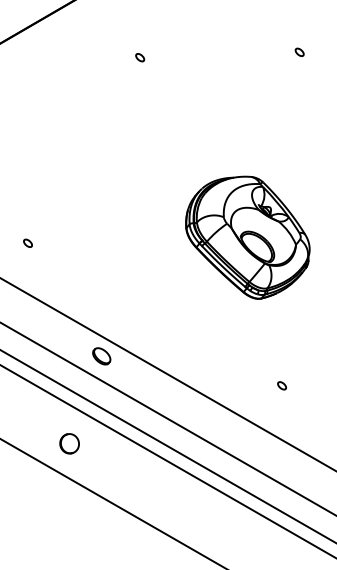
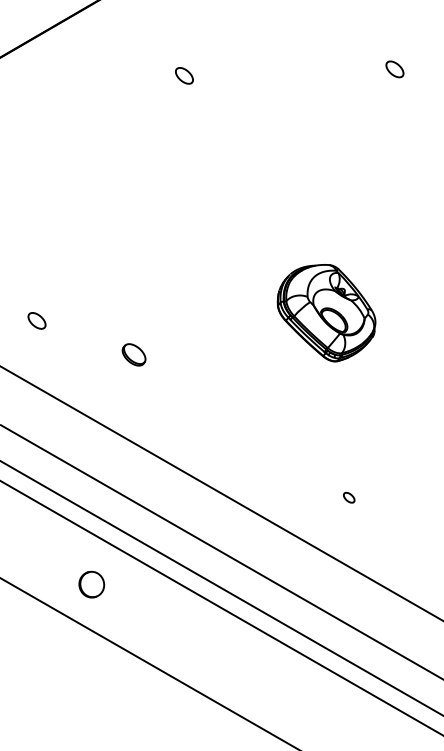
part: (299, 51) -> (394, 67), size x1.6
part: (140, 57) -> (185, 75), size x1.6
part: (247, 237) -> (326, 312), size x0.6
part: (27, 242) -> (36, 319), size x1.6
part: (101, 356) -> (133, 355), moved
part: (281, 385) -> (348, 497), moved

